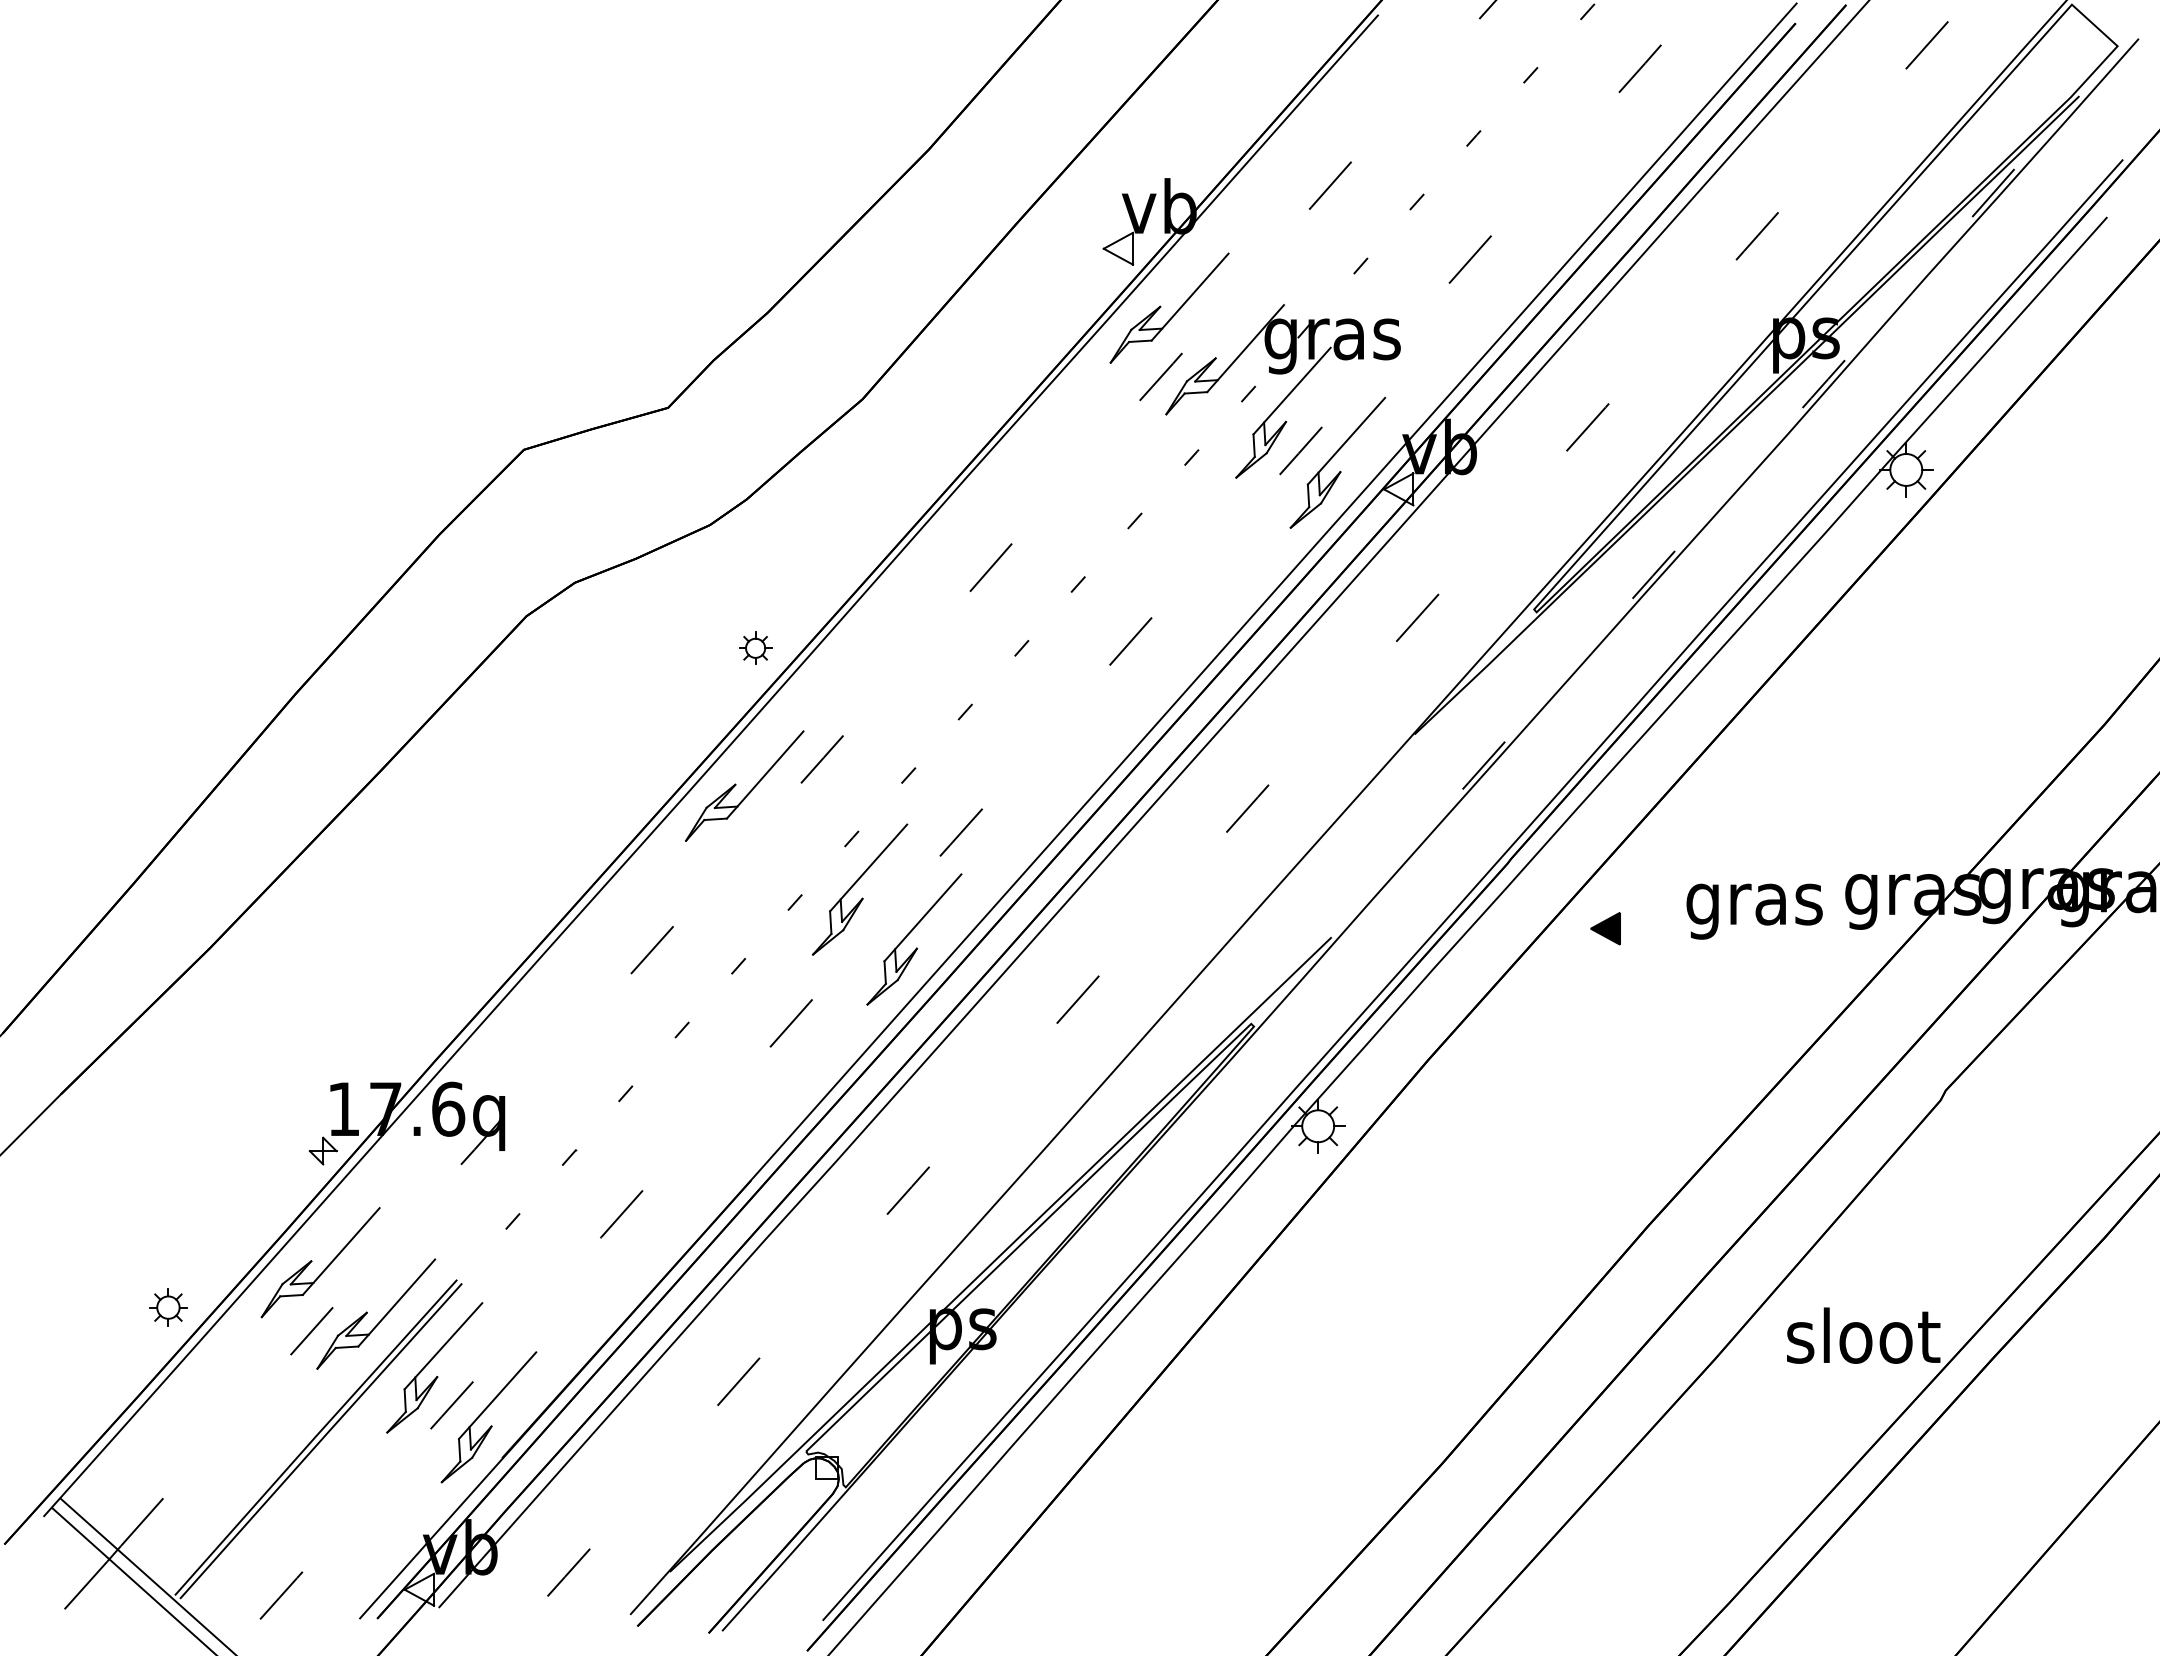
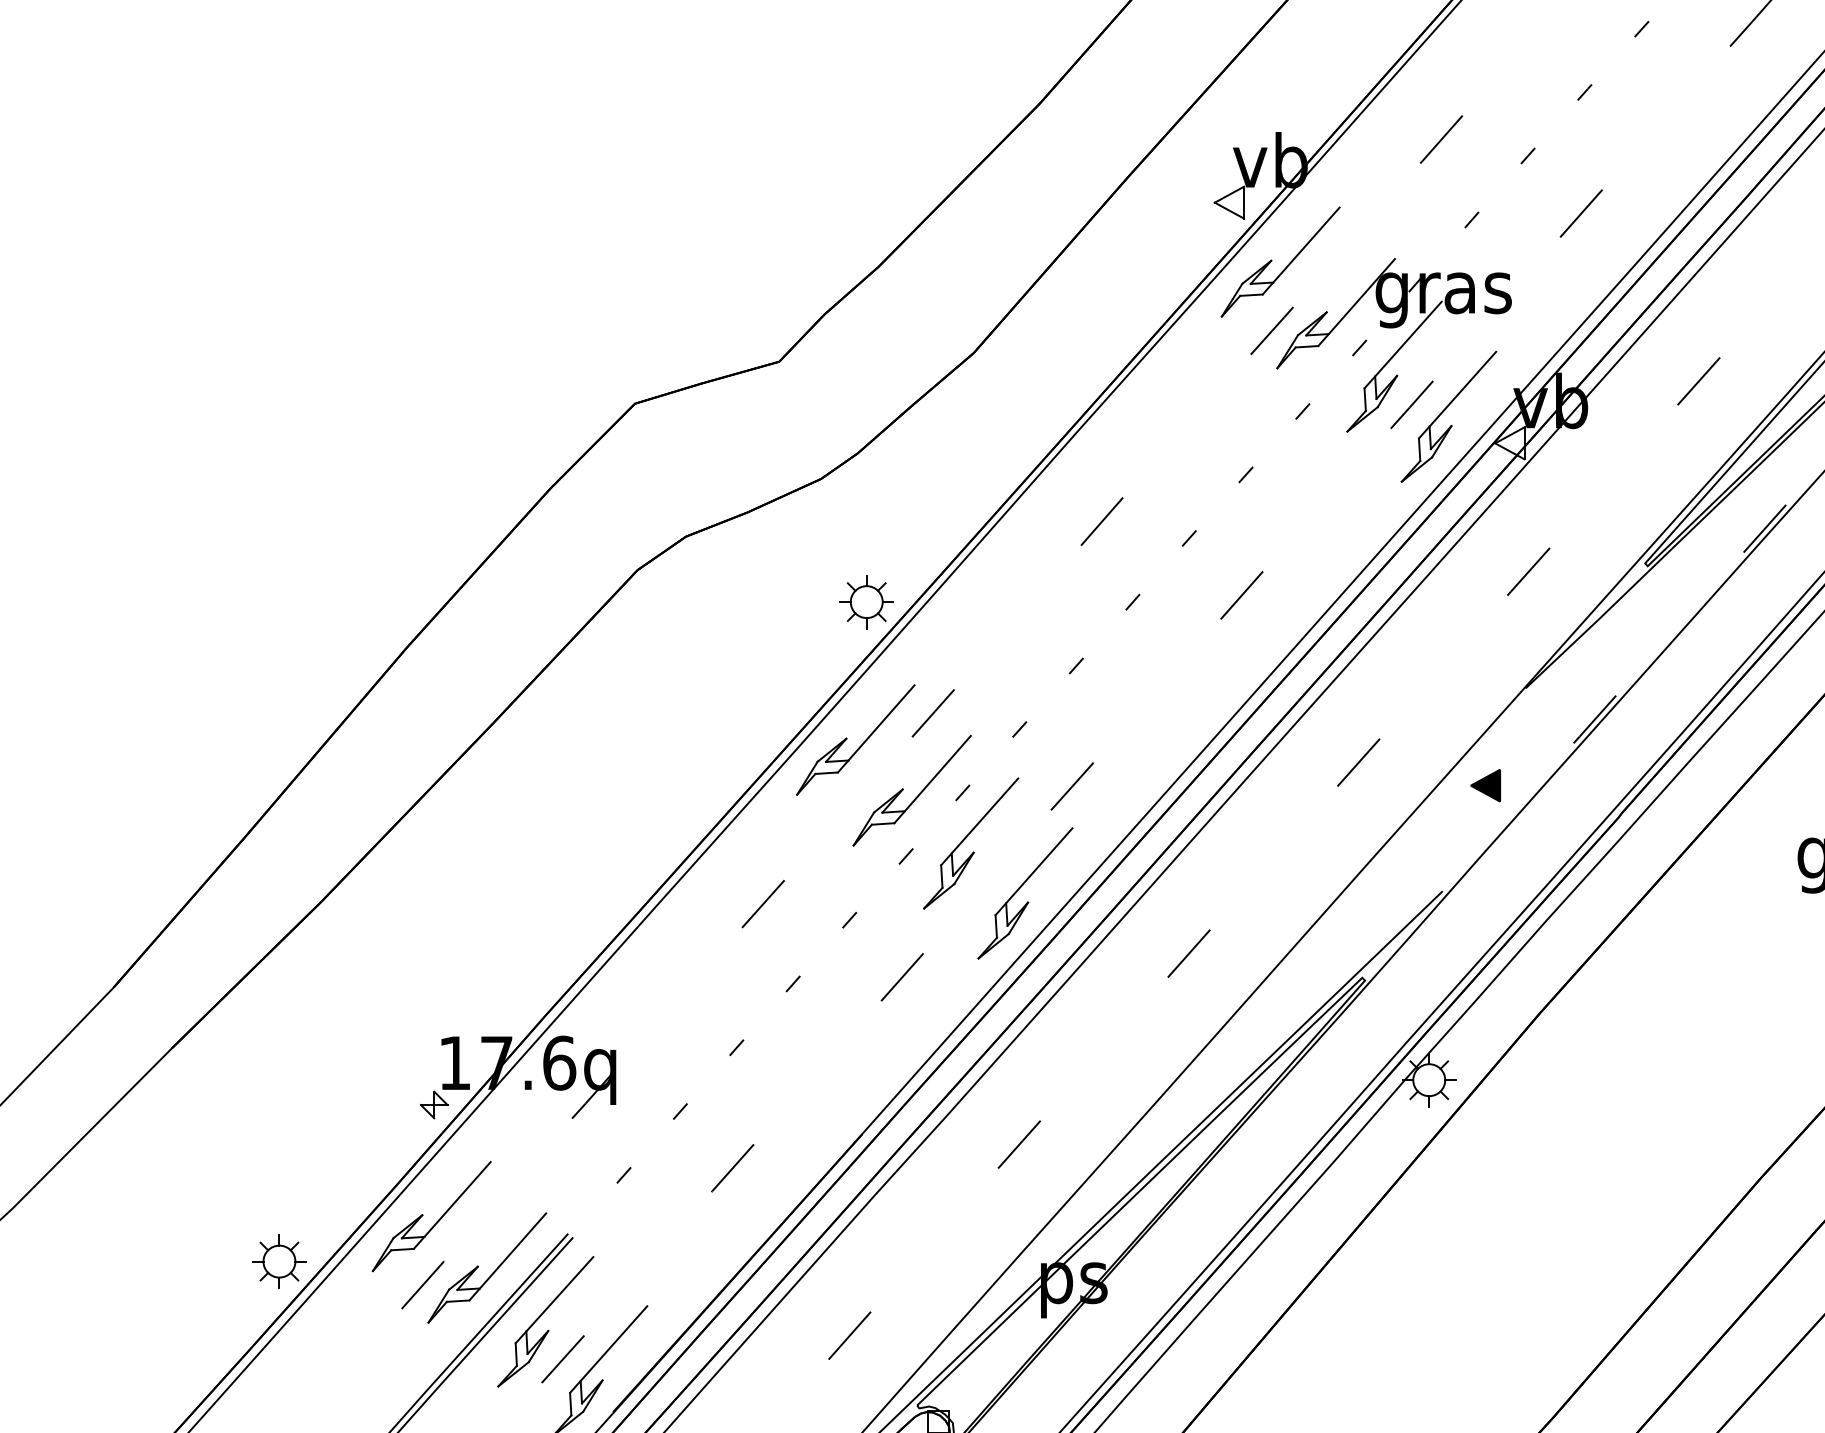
part: (755, 648) -> (866, 602), size x1.67
part: (806, 841) -> (917, 795), added
part: (1605, 928) -> (1485, 785), moved
part: (168, 1307) -> (279, 1261), size x1.43

